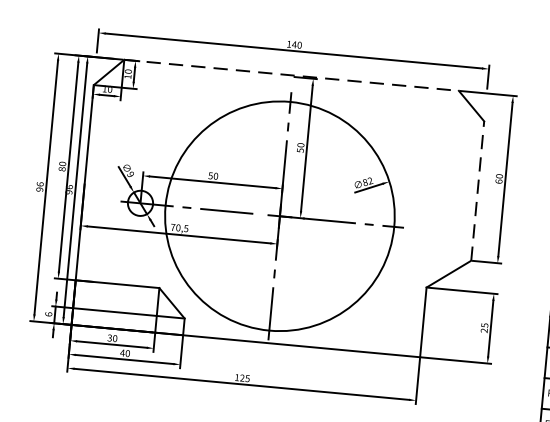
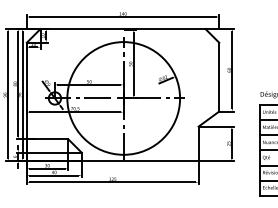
line: (292, 76) -> (123, 29), dashed -> solid
line: (478, 189) -> (219, 76), dashed -> solid

